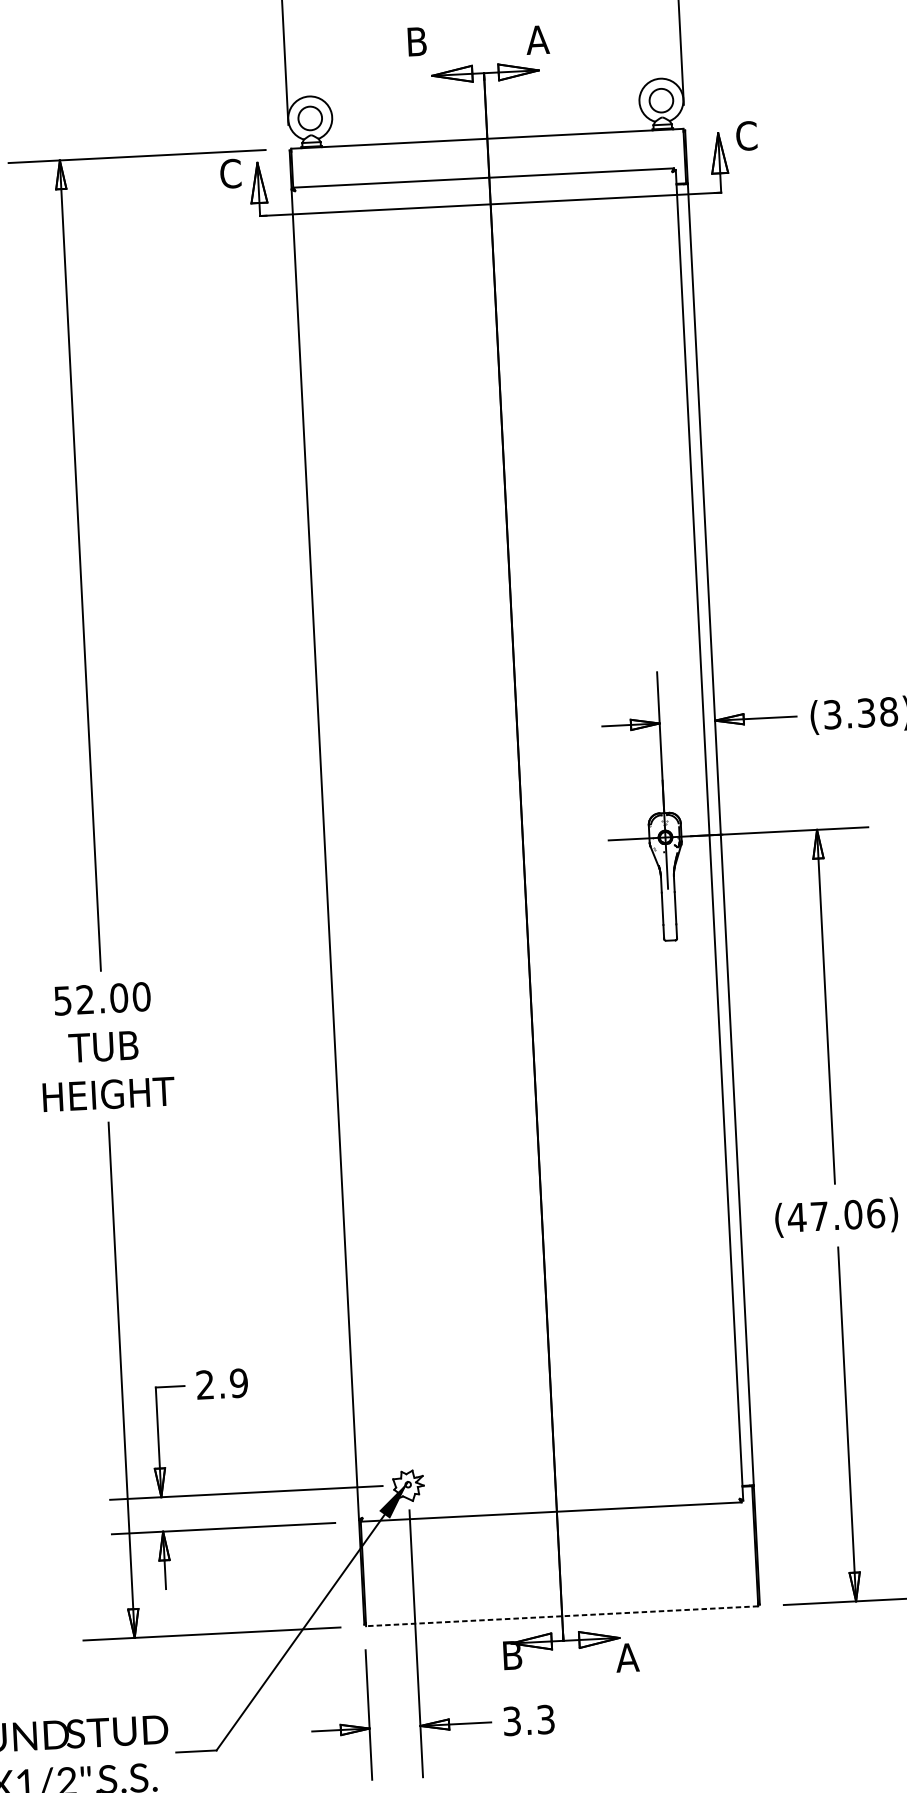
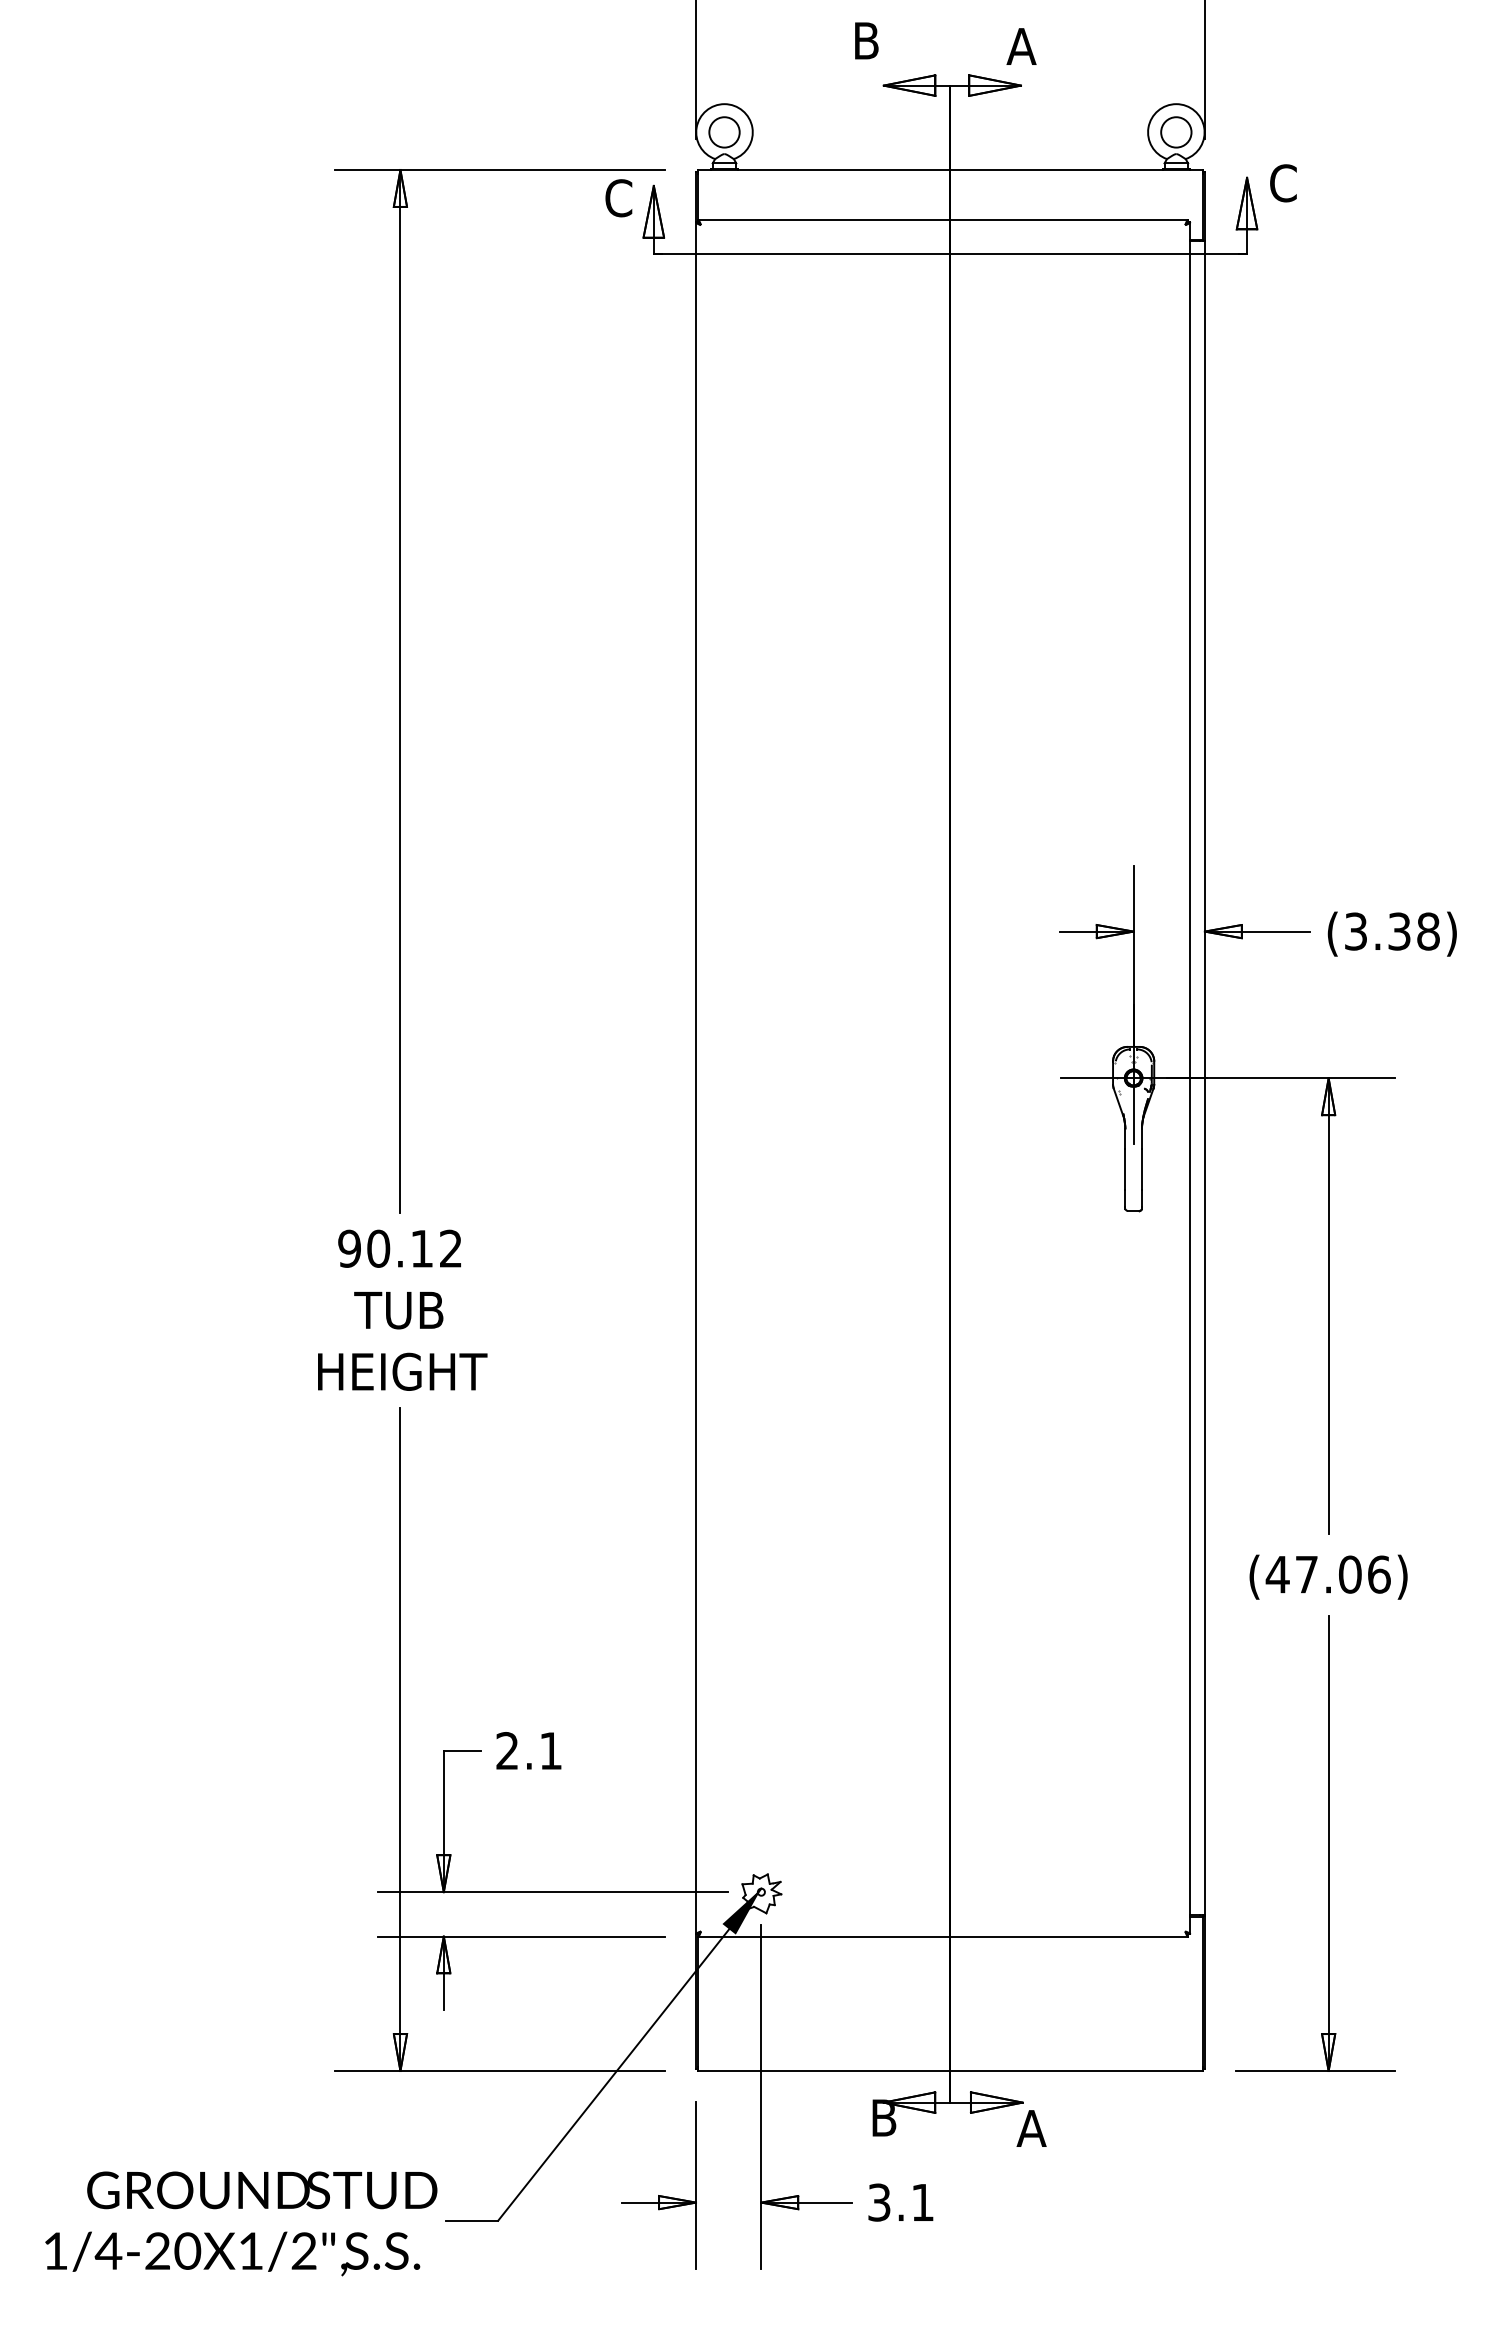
text: (102, 998) -> (400, 1248), 52.00 -> 90.12
text: (238, 1383) -> (550, 1751), 2.9 -> 2.1
line: (561, 1616) -> (949, 2071), dashed -> solid
text: (545, 1719) -> (922, 2202), 3.3 -> 3.1

